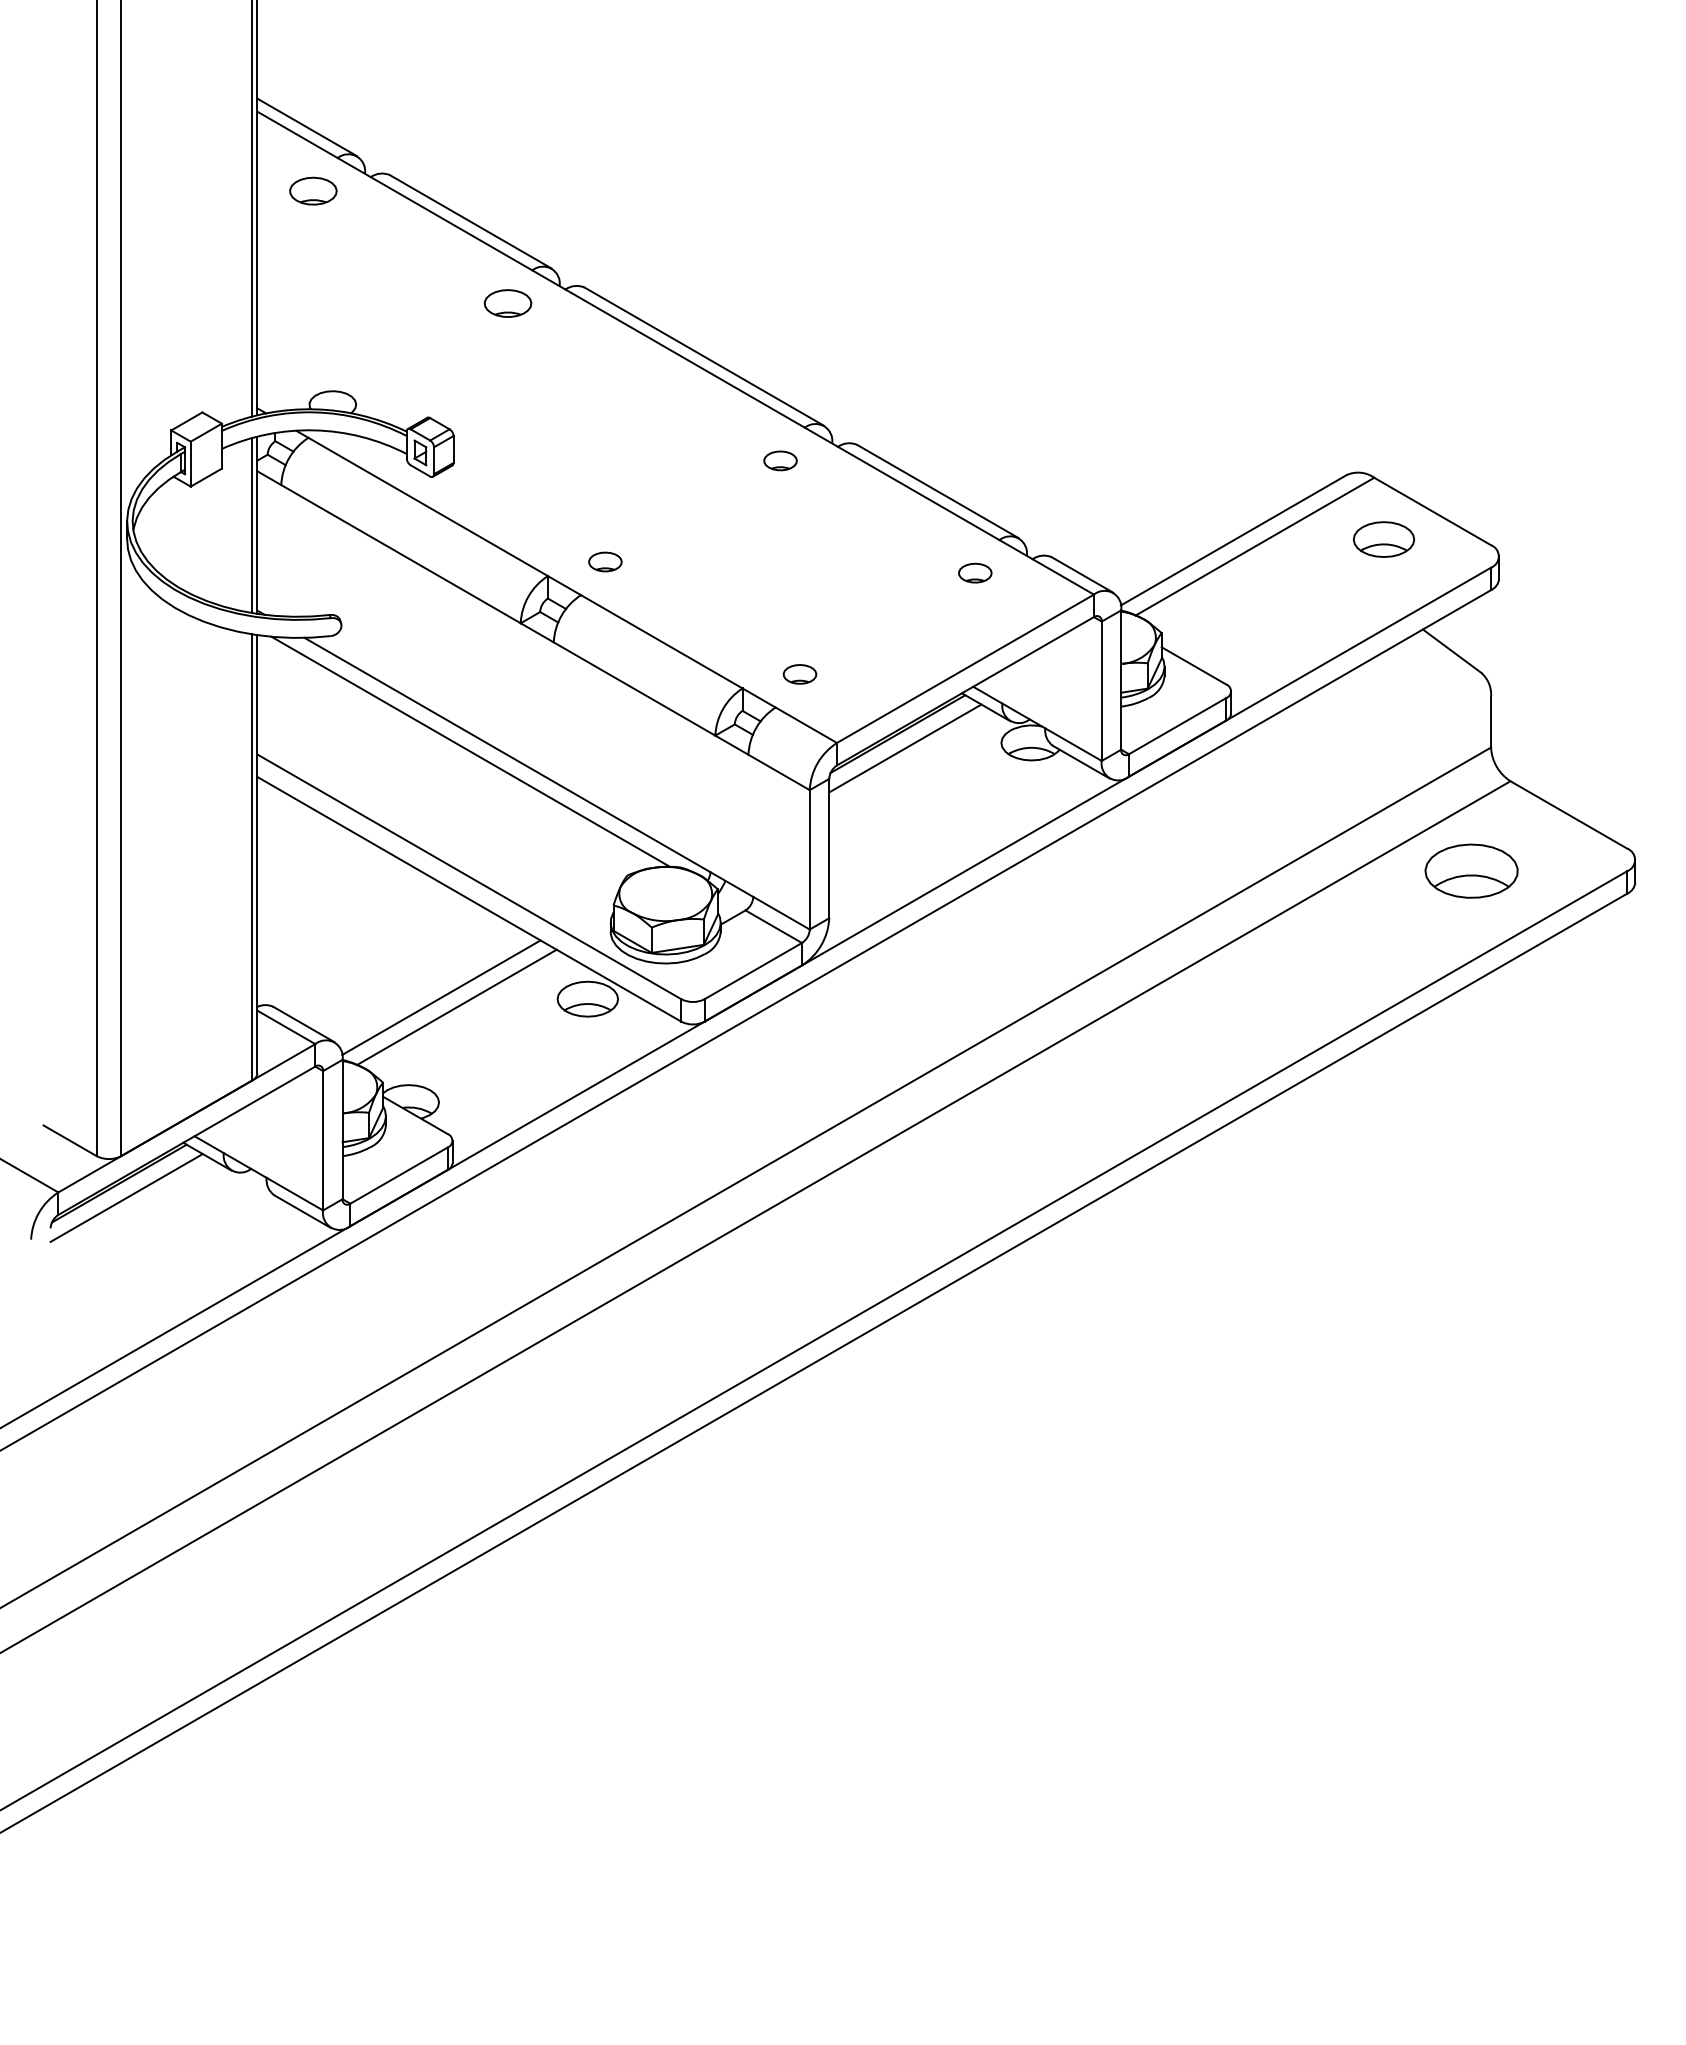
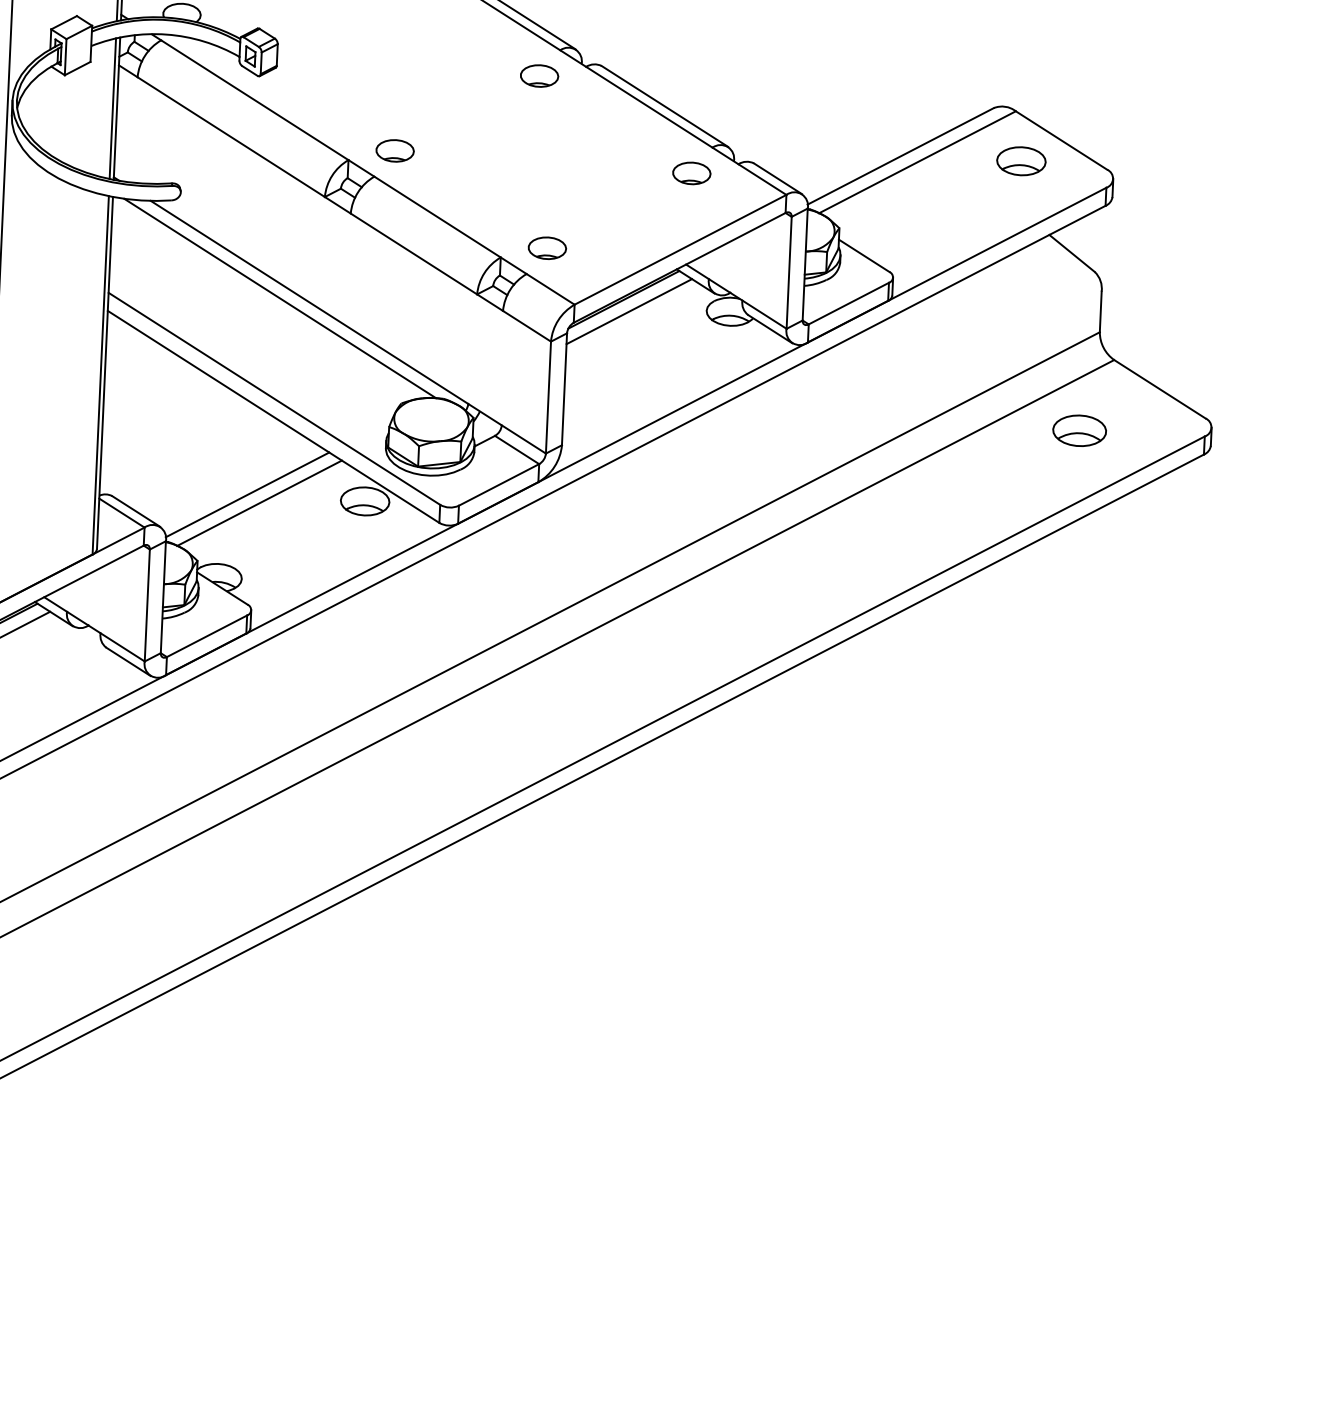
part: (780, 460) -> (539, 75), size x1.43
part: (605, 561) -> (395, 150), size x1.43
part: (975, 572) -> (692, 172), size x1.43
part: (799, 674) -> (546, 248), size x1.43
part: (1471, 870) -> (1079, 430), size x0.71

